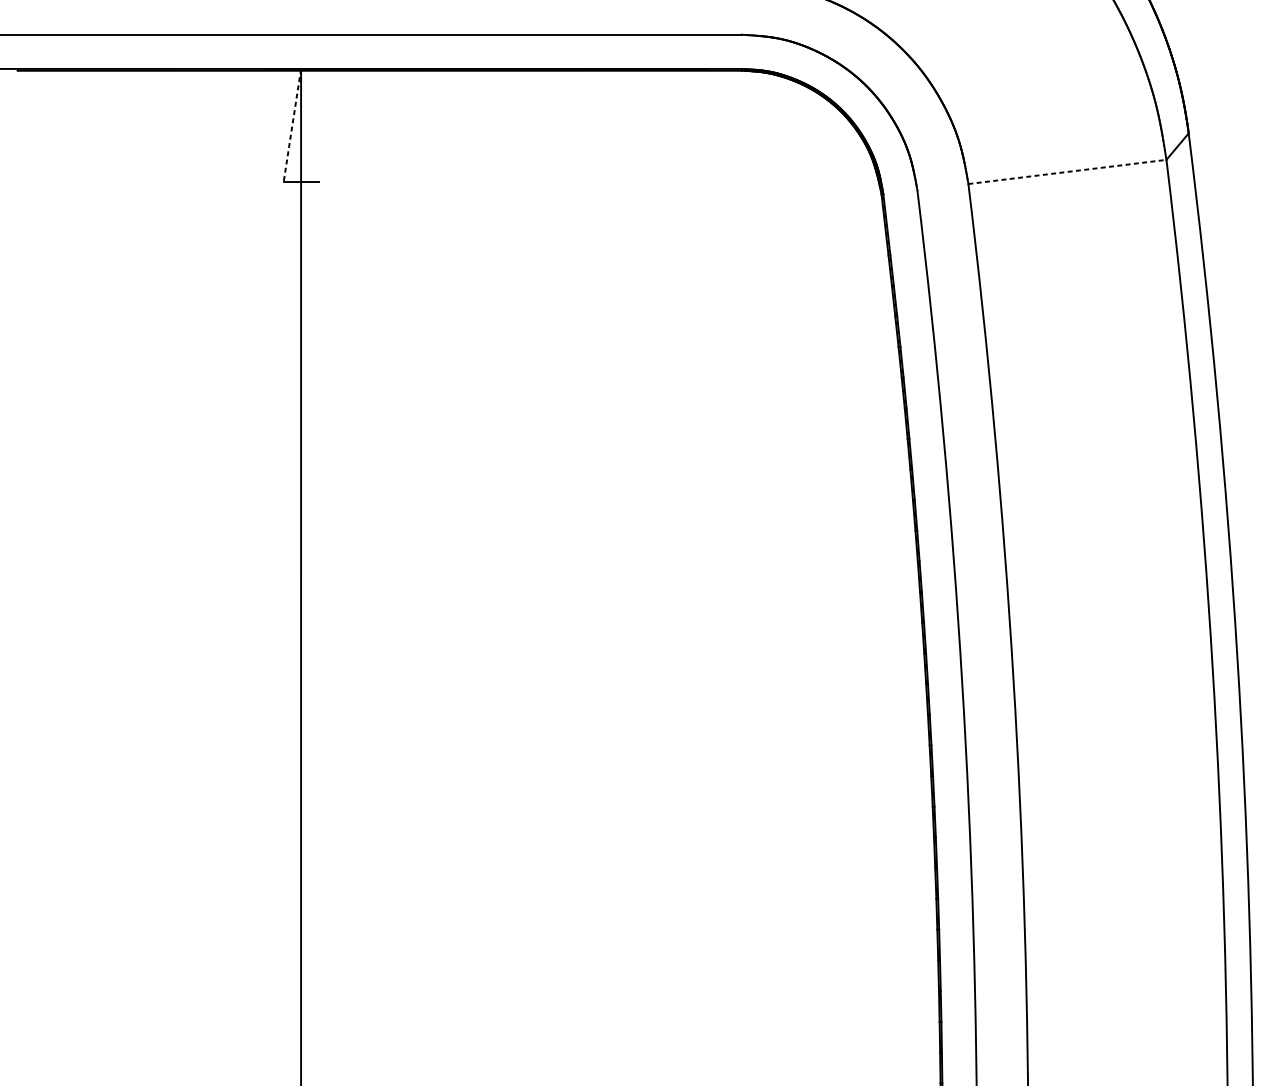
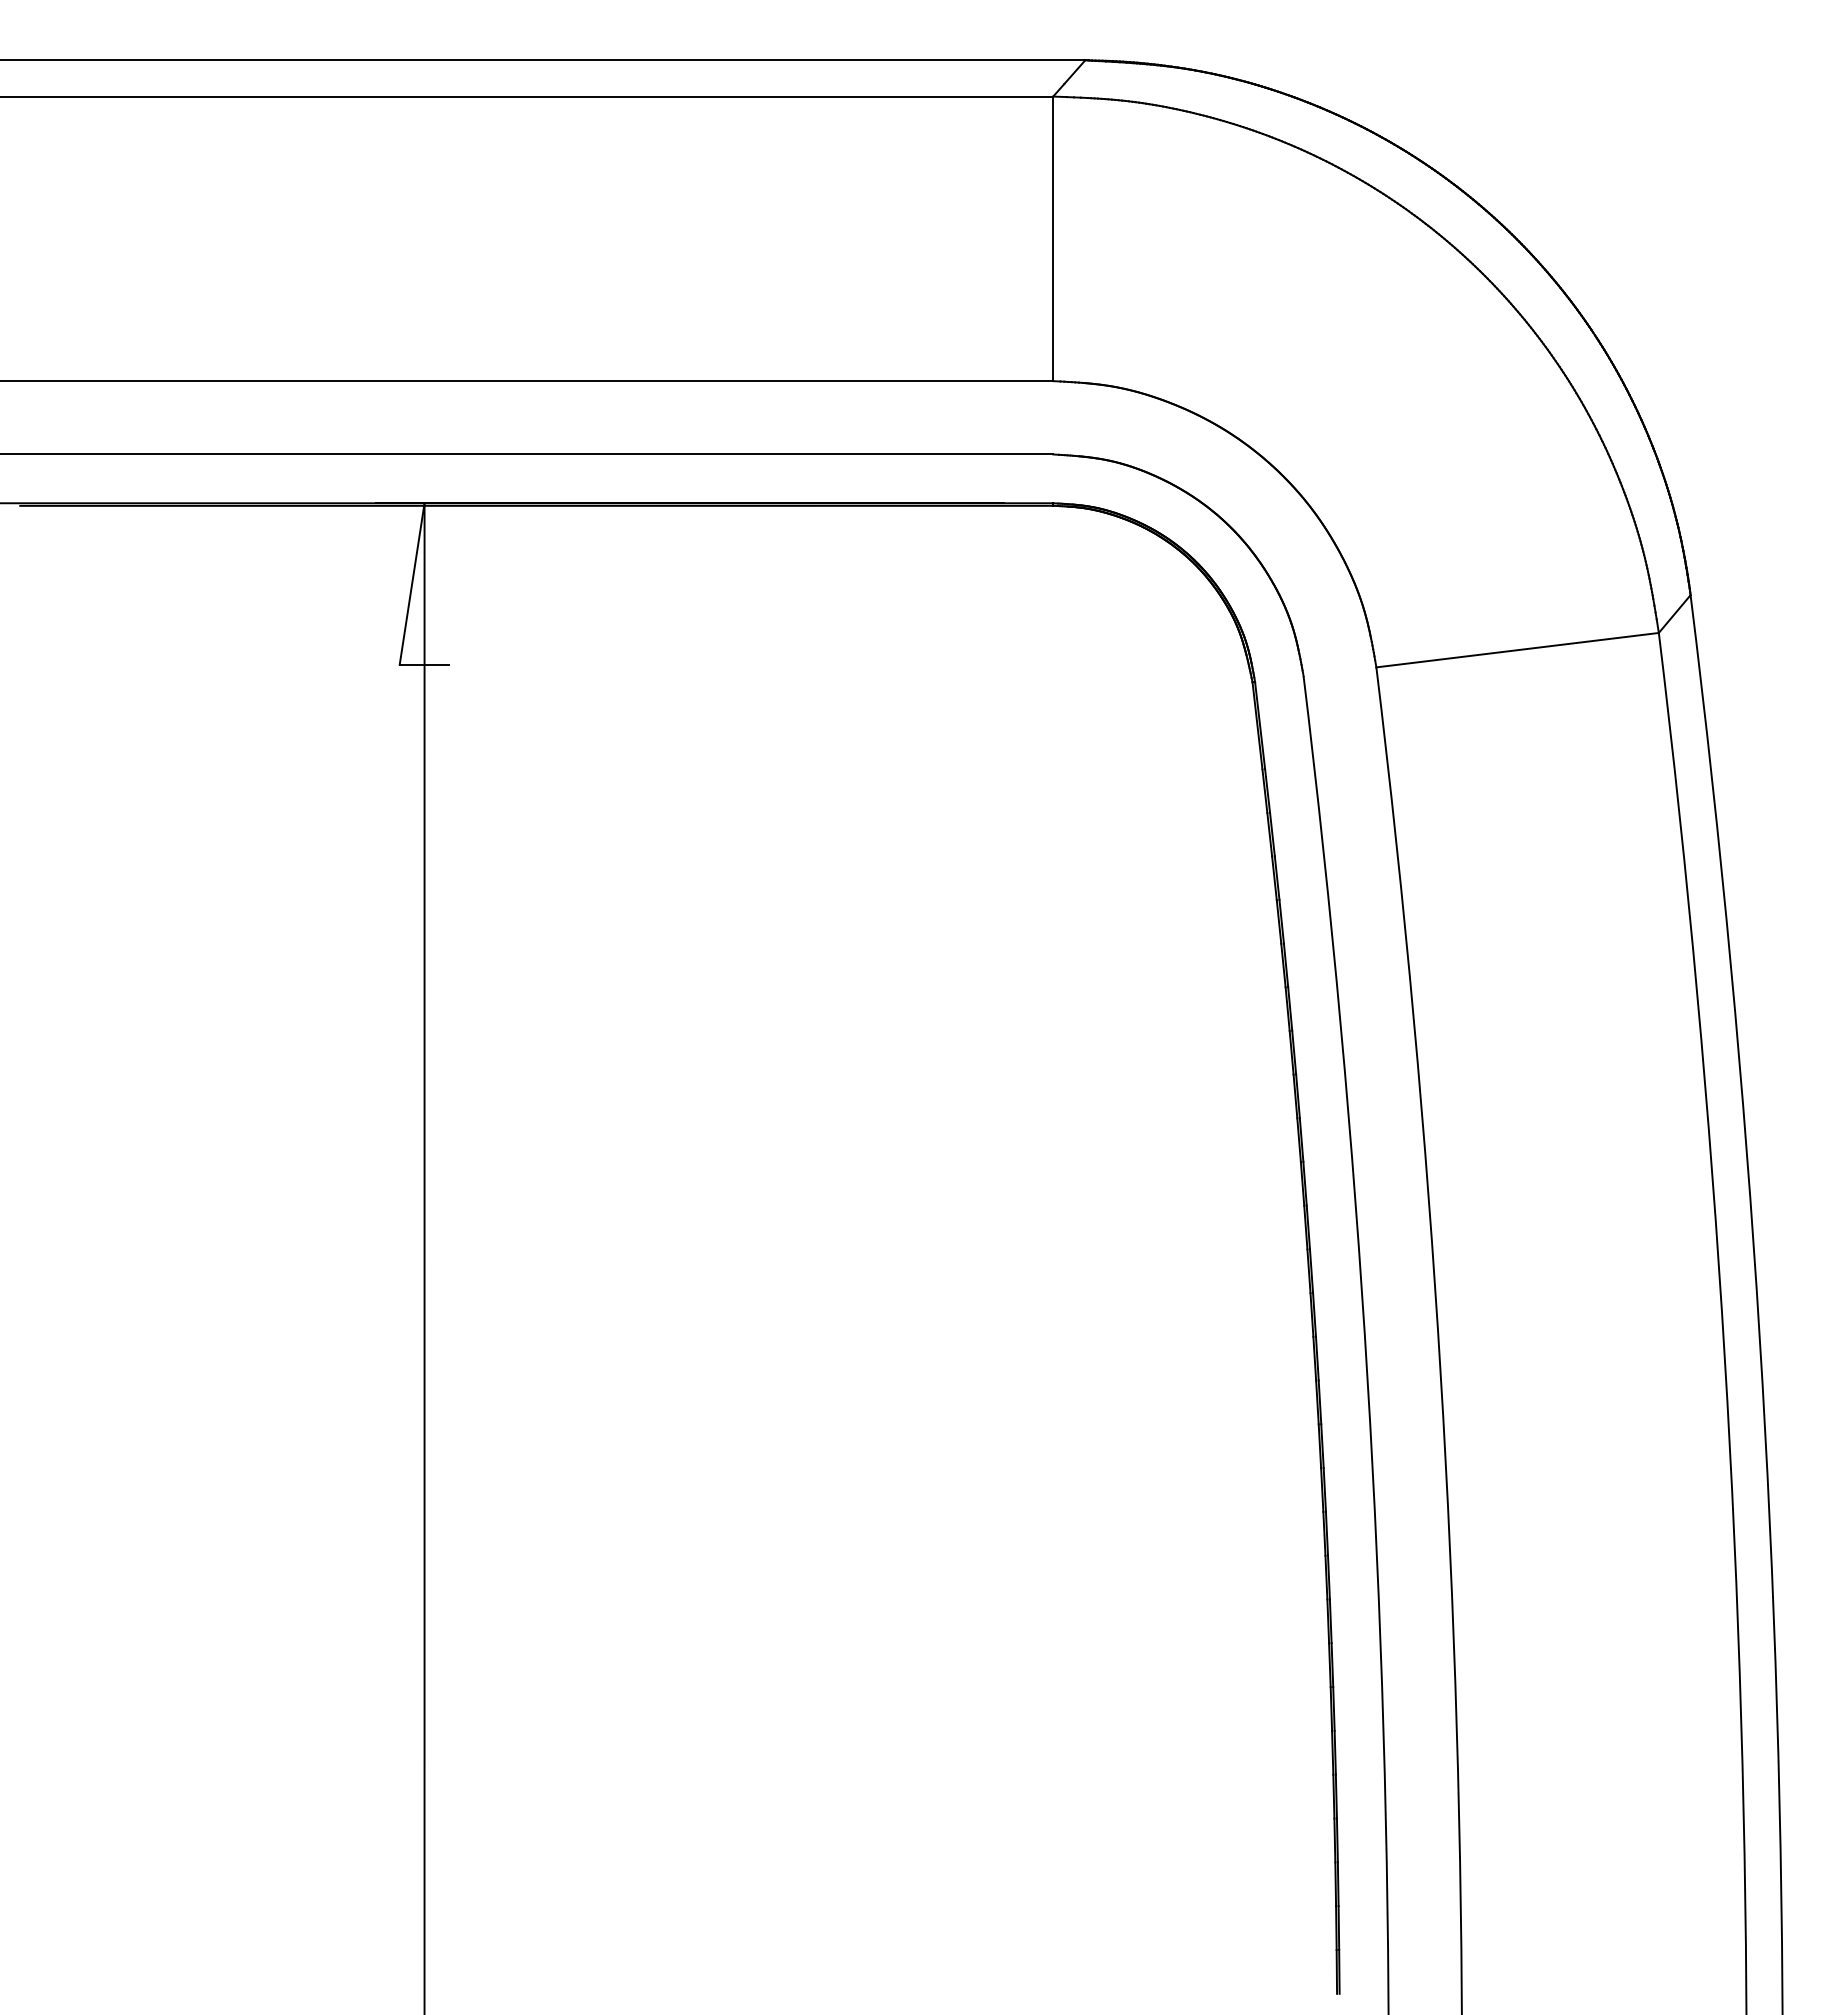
line: (292, 125) -> (412, 583), dashed -> solid
line: (1068, 172) -> (1518, 650), dashed -> solid

